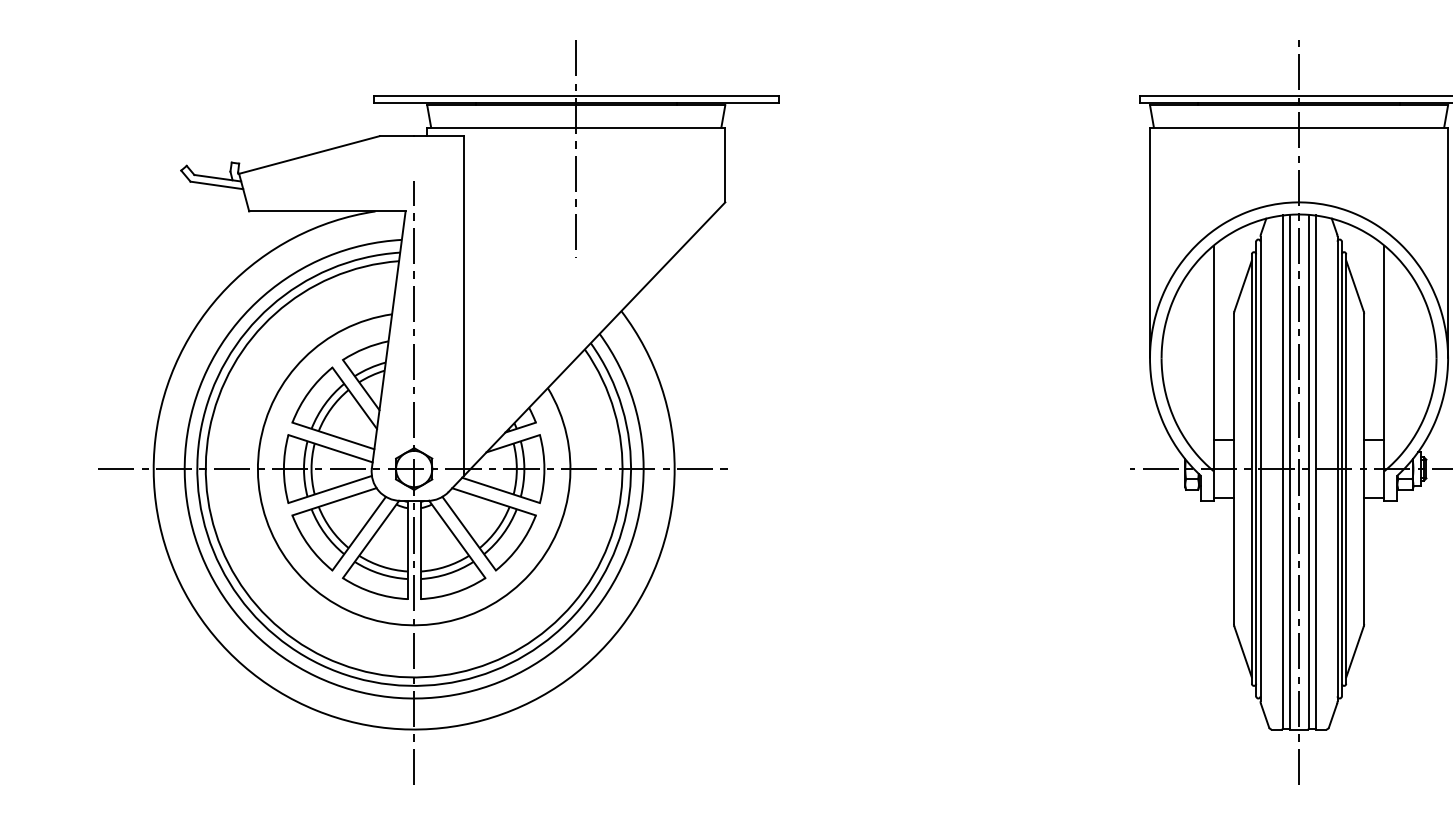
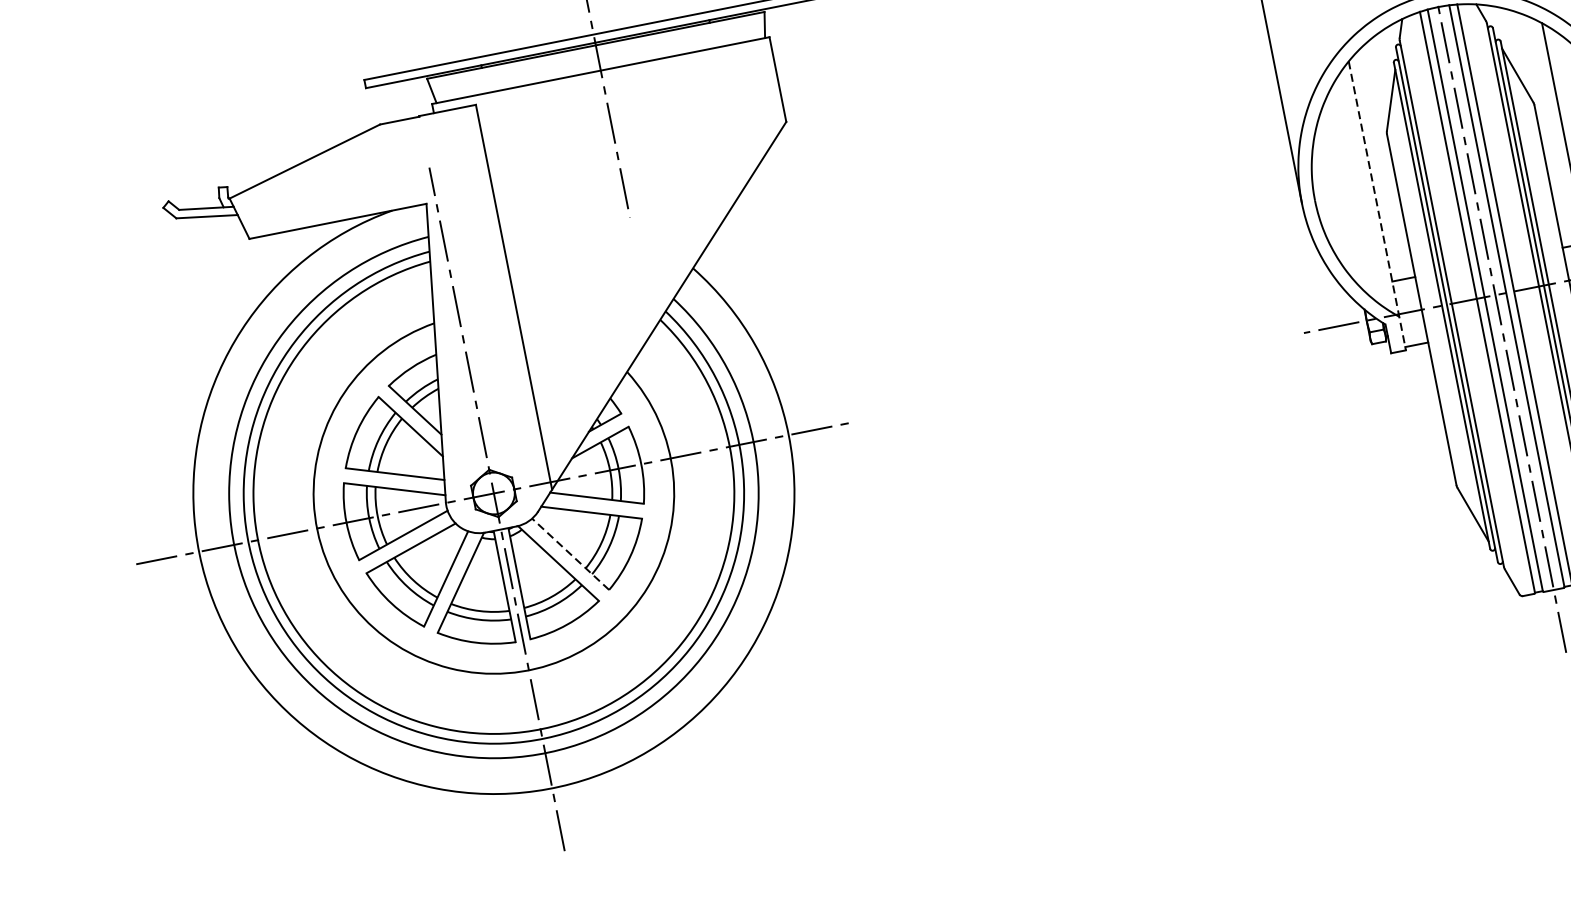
line: (1213, 373) -> (1377, 206), solid -> dashed
line: (468, 533) -> (569, 554), solid -> dashed

